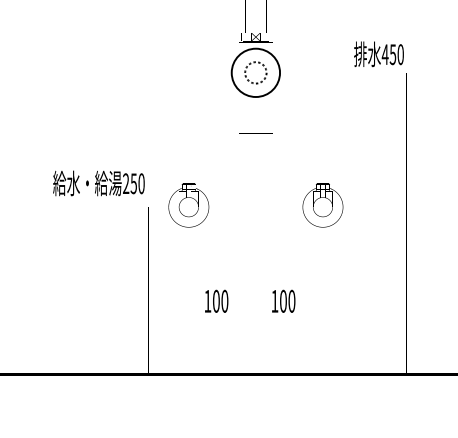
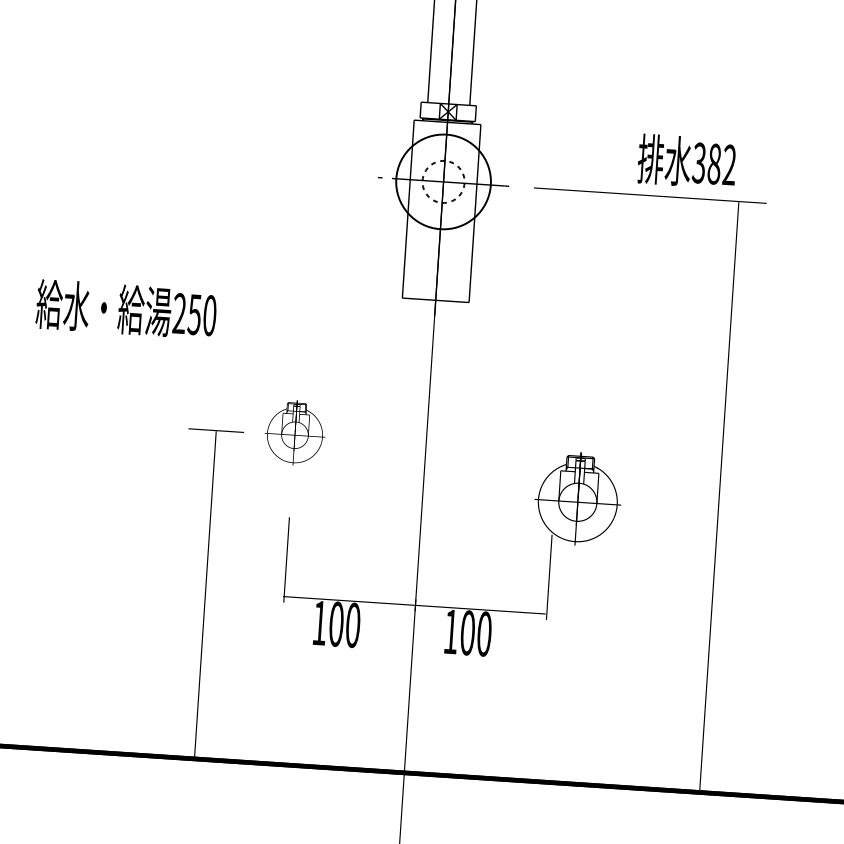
text: (392, 54) -> (713, 163), 450 -> 382
text: (98, 183) -> (125, 309), moved
part: (188, 205) -> (294, 432), size x0.7
part: (322, 205) -> (577, 498), moved

